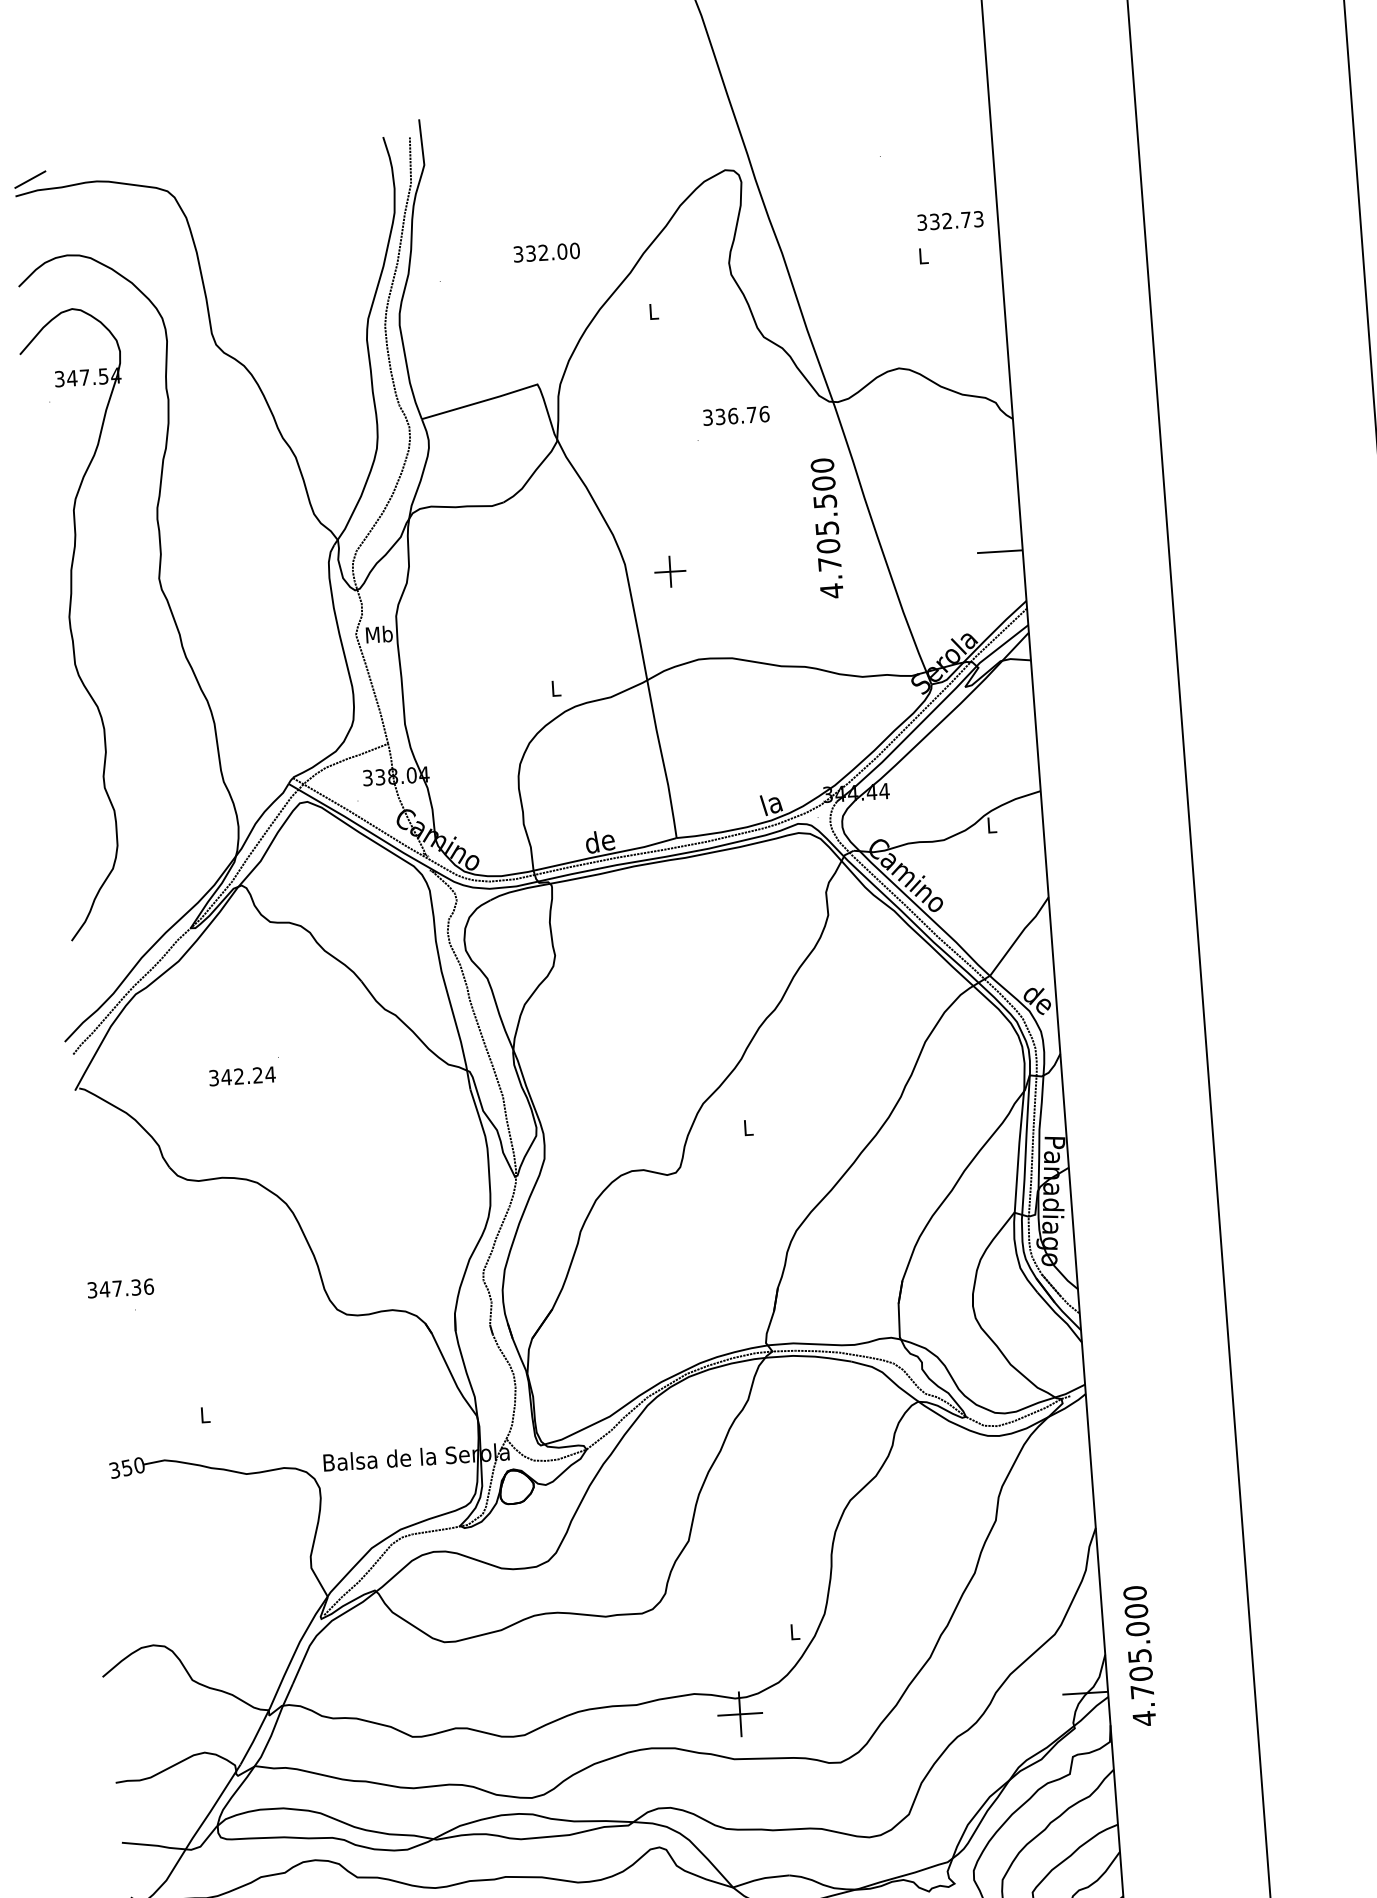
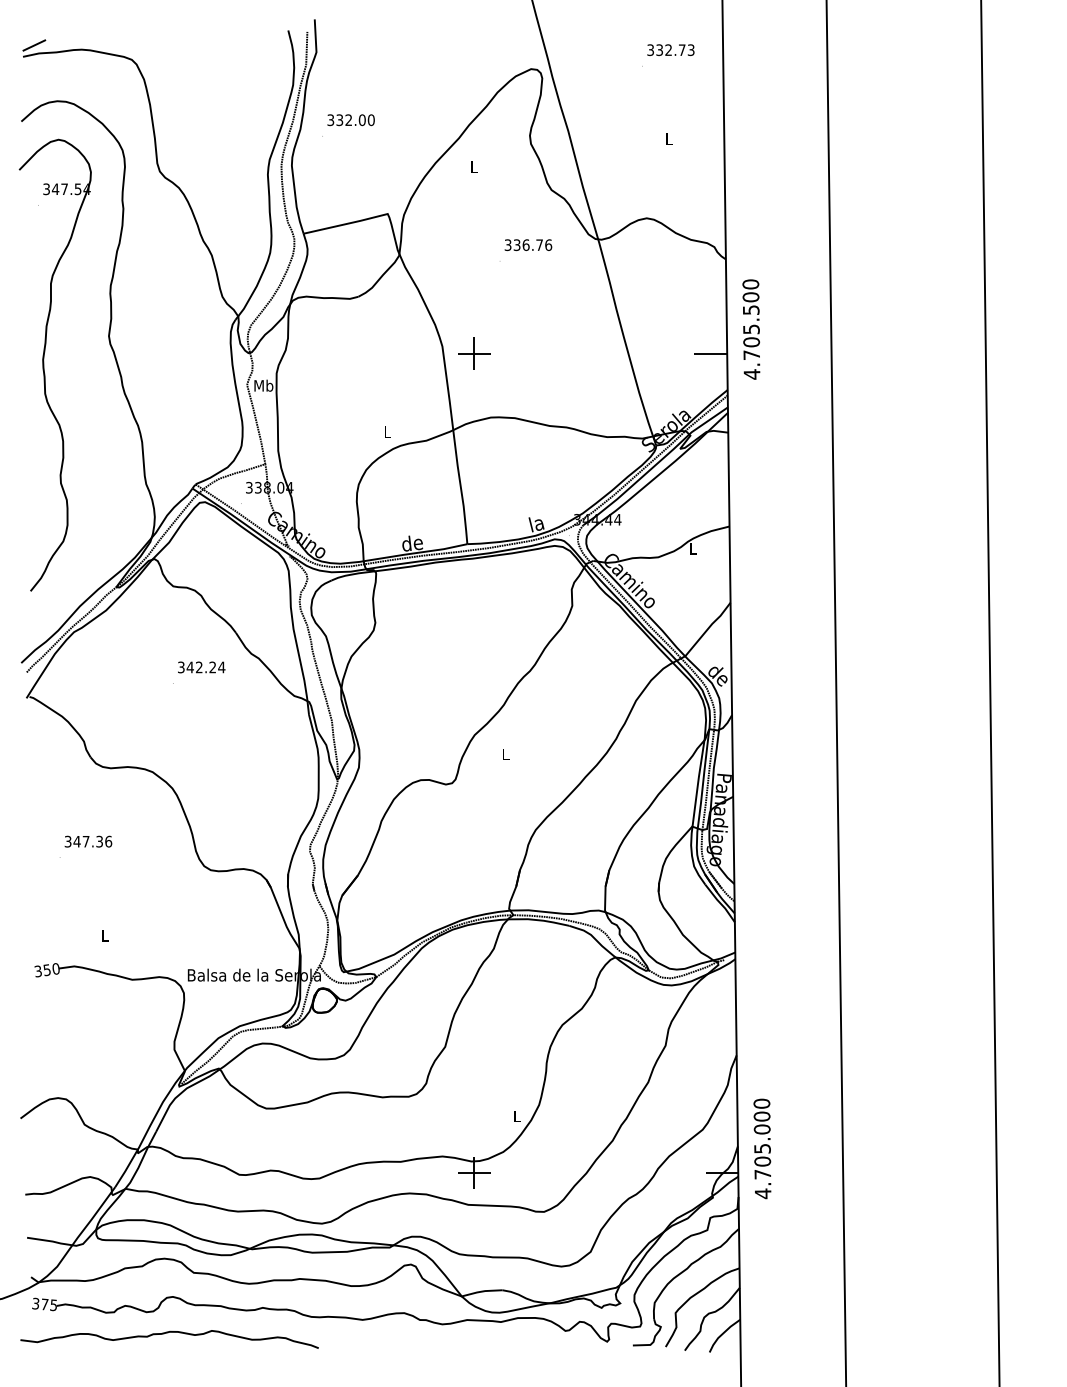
text: (949, 220) -> (670, 49), moved
text: (545, 253) -> (350, 120), moved
text: (827, 528) -> (751, 329), moved
part: (670, 571) -> (474, 353), size x1.43
text: (242, 1076) -> (201, 667), moved
text: (120, 1288) -> (88, 841), moved

